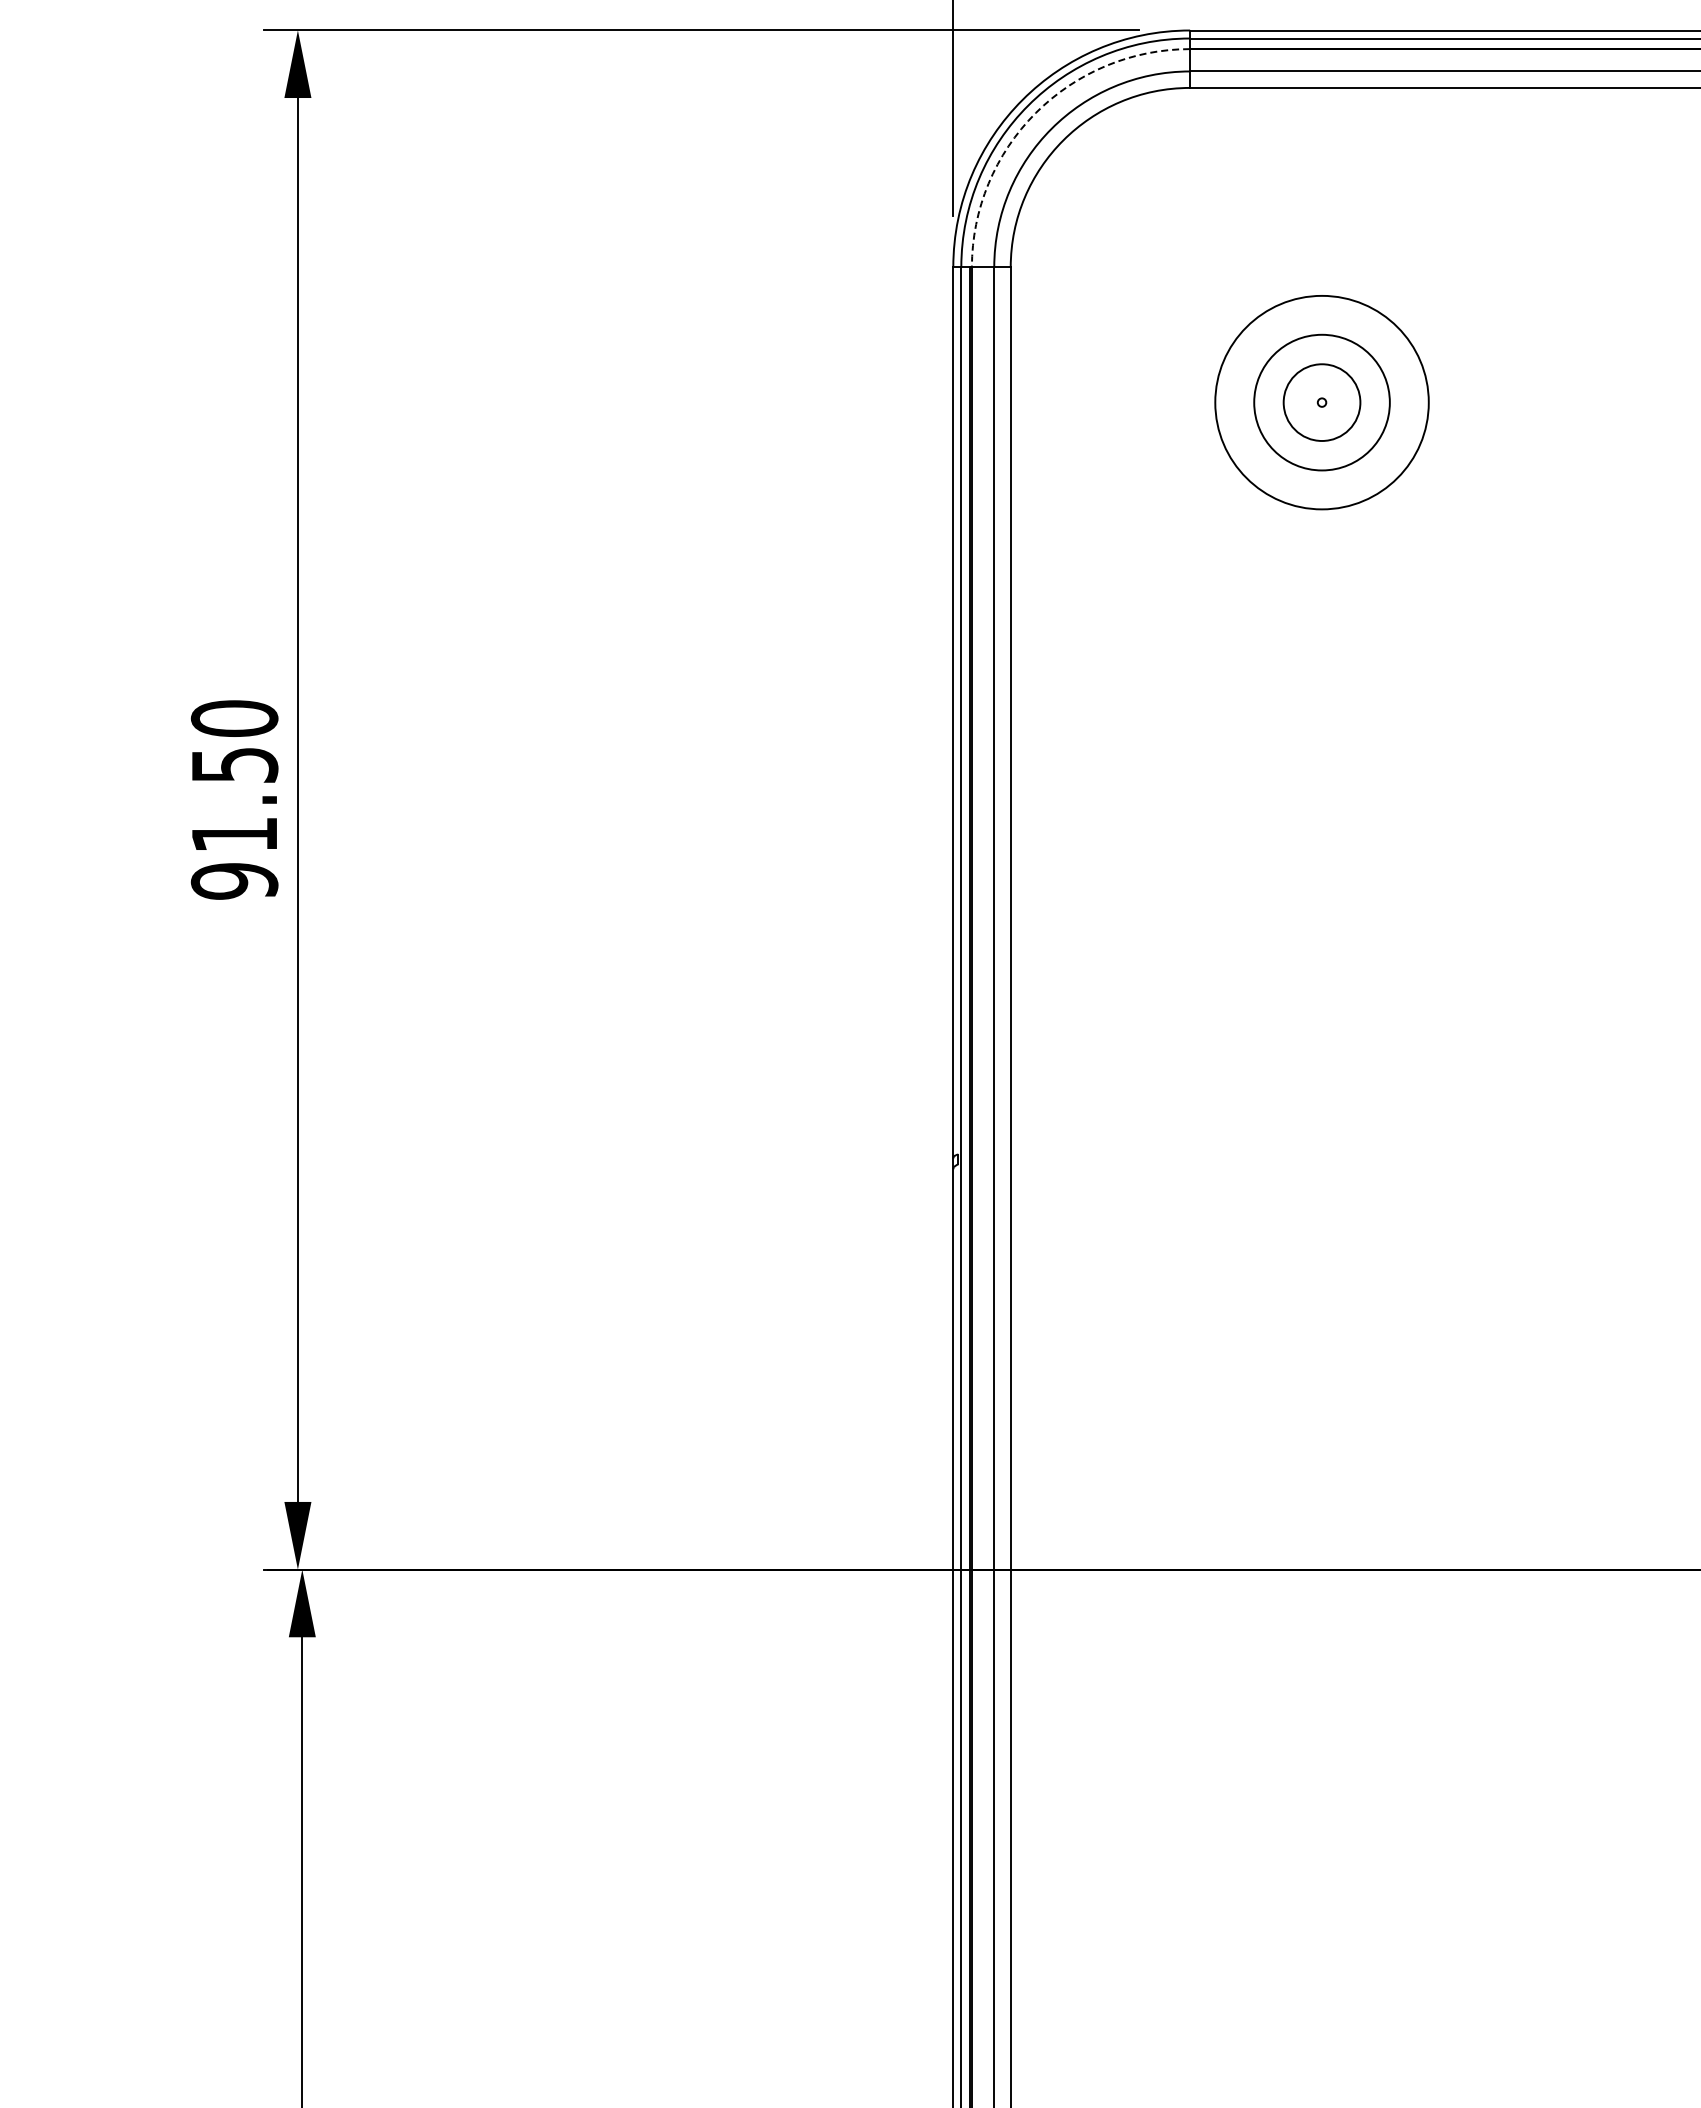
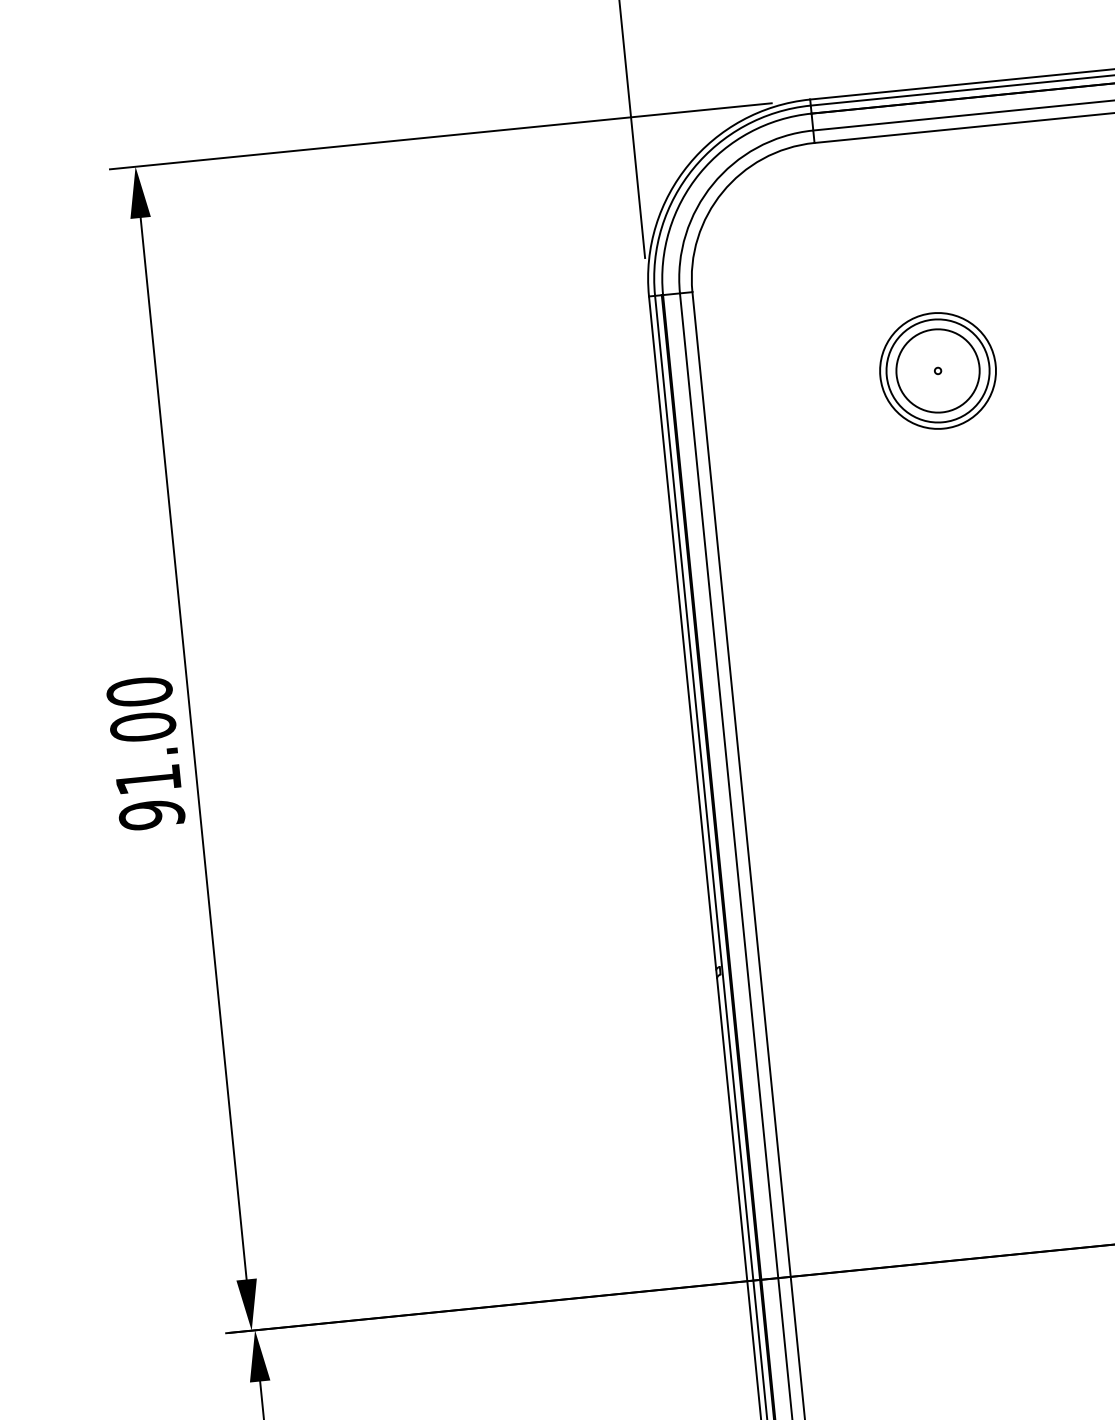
arc: (1035, 113) -> (699, 173), dashed -> solid
circle: (1321, 402) -> (937, 370), size x0.71
circle: (1321, 402) -> (937, 370), size x1.43
text: (234, 764) -> (143, 726), 91.50 -> 91.00

